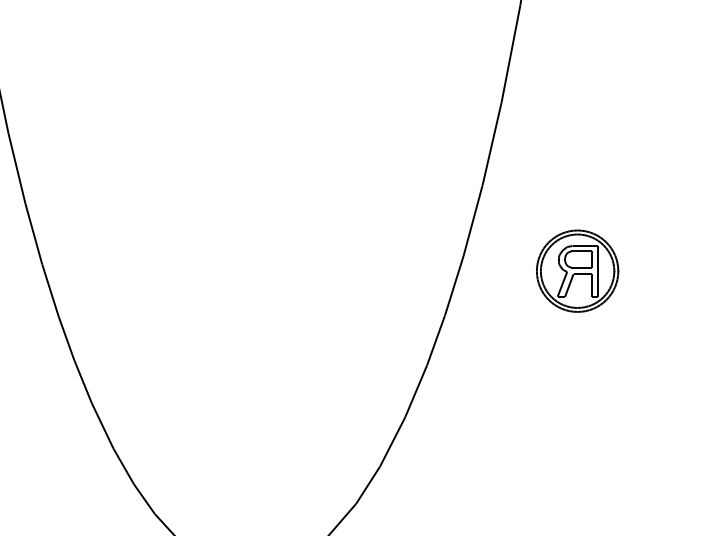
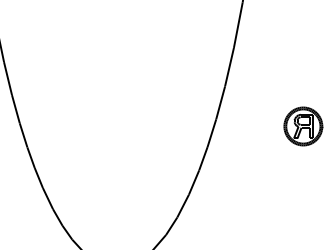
part: (577, 271) -> (303, 126), moved

